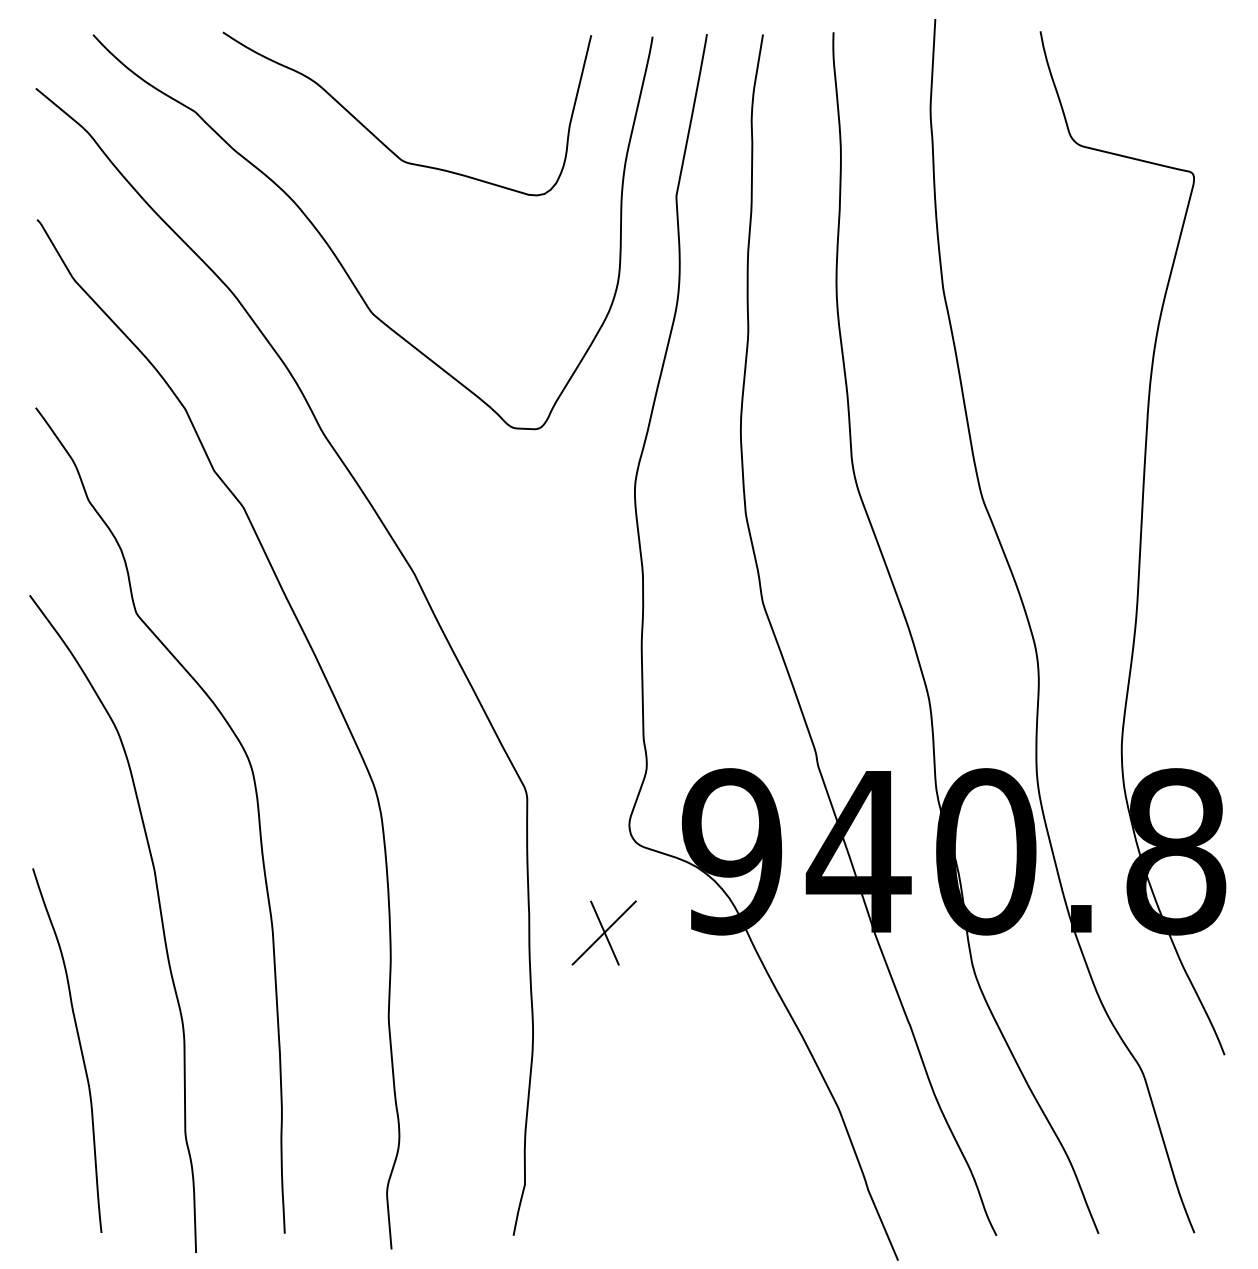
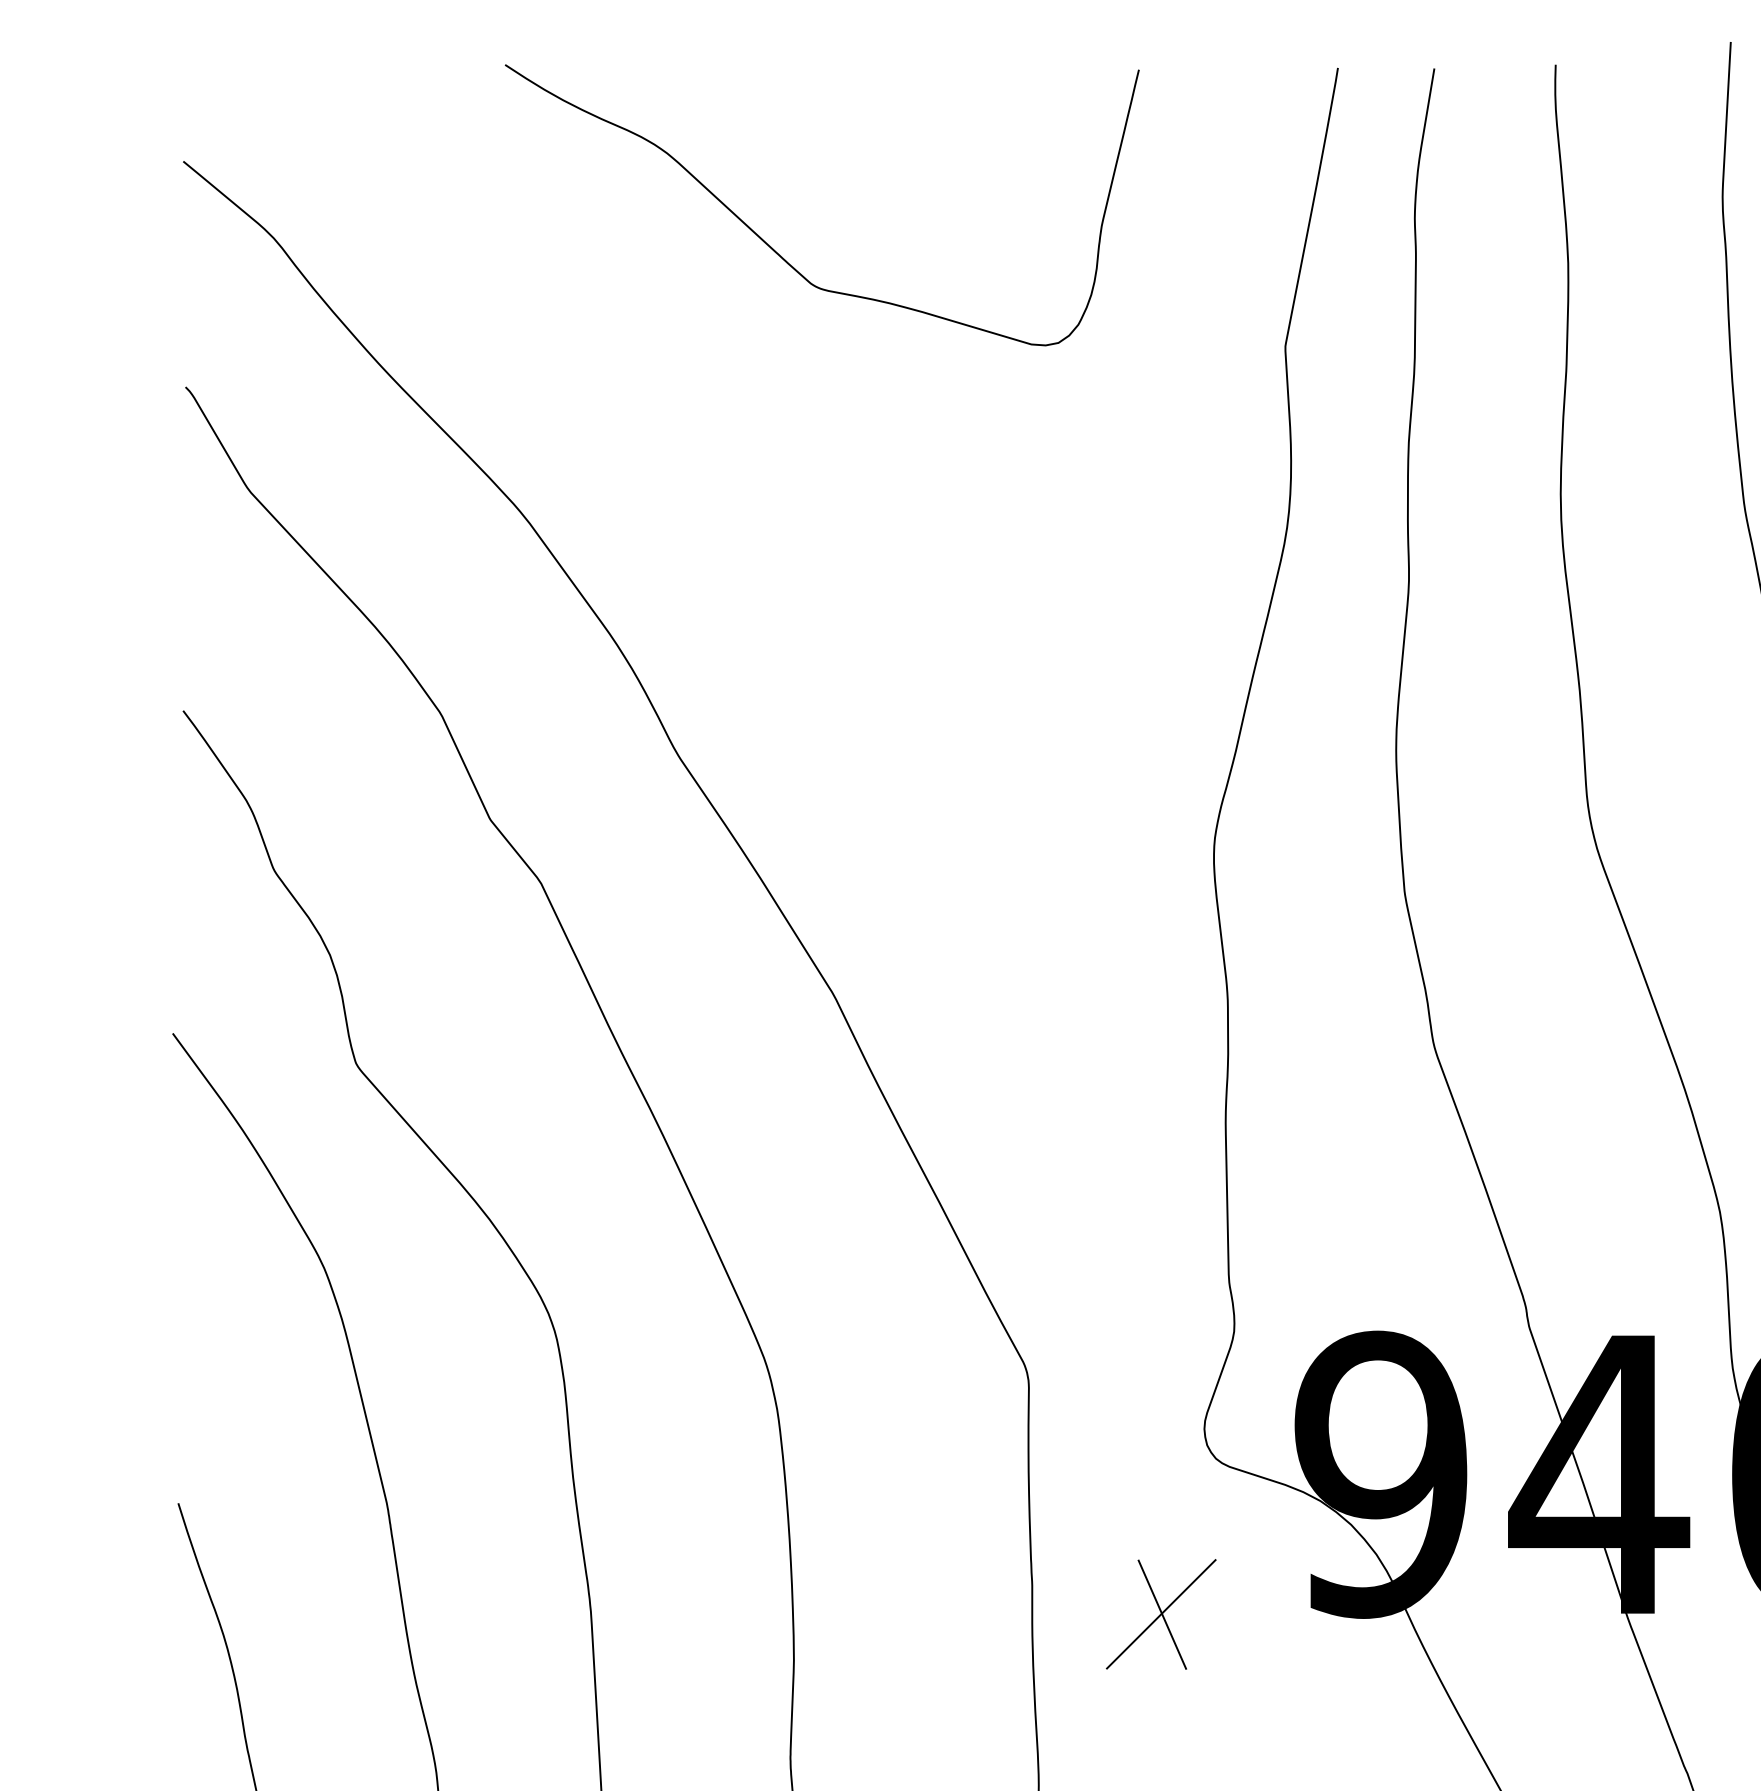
curve: (336, 255) -> (700, 448), removed

